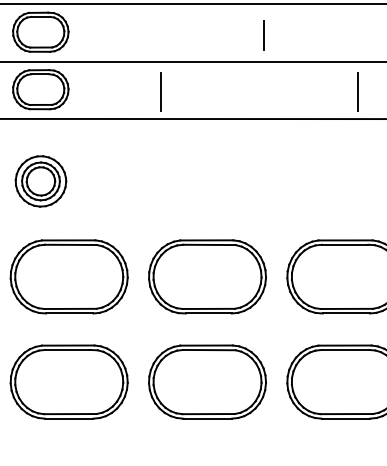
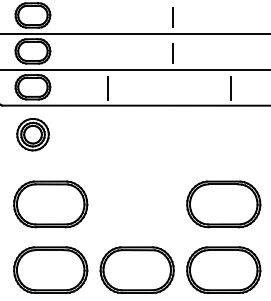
part: (40, 181) -> (32, 134), moved
part: (206, 277) -> (136, 204), removed

